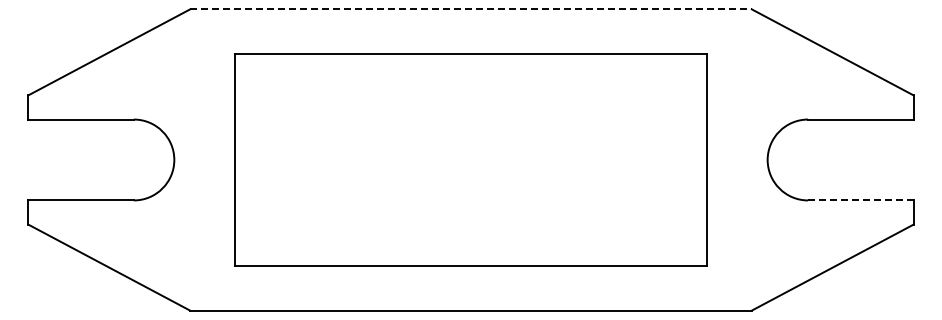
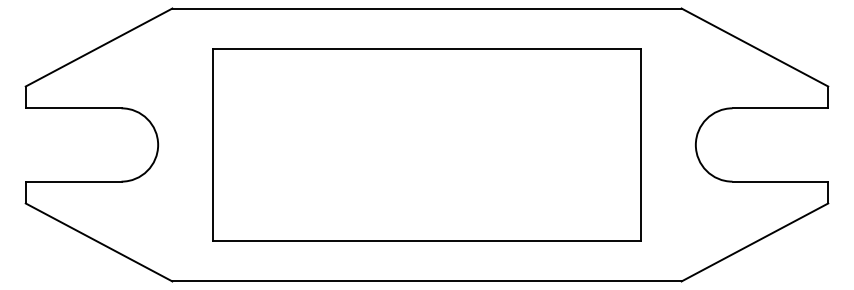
line: (471, 9) -> (427, 8), dashed -> solid
line: (860, 200) -> (779, 181), dashed -> solid

